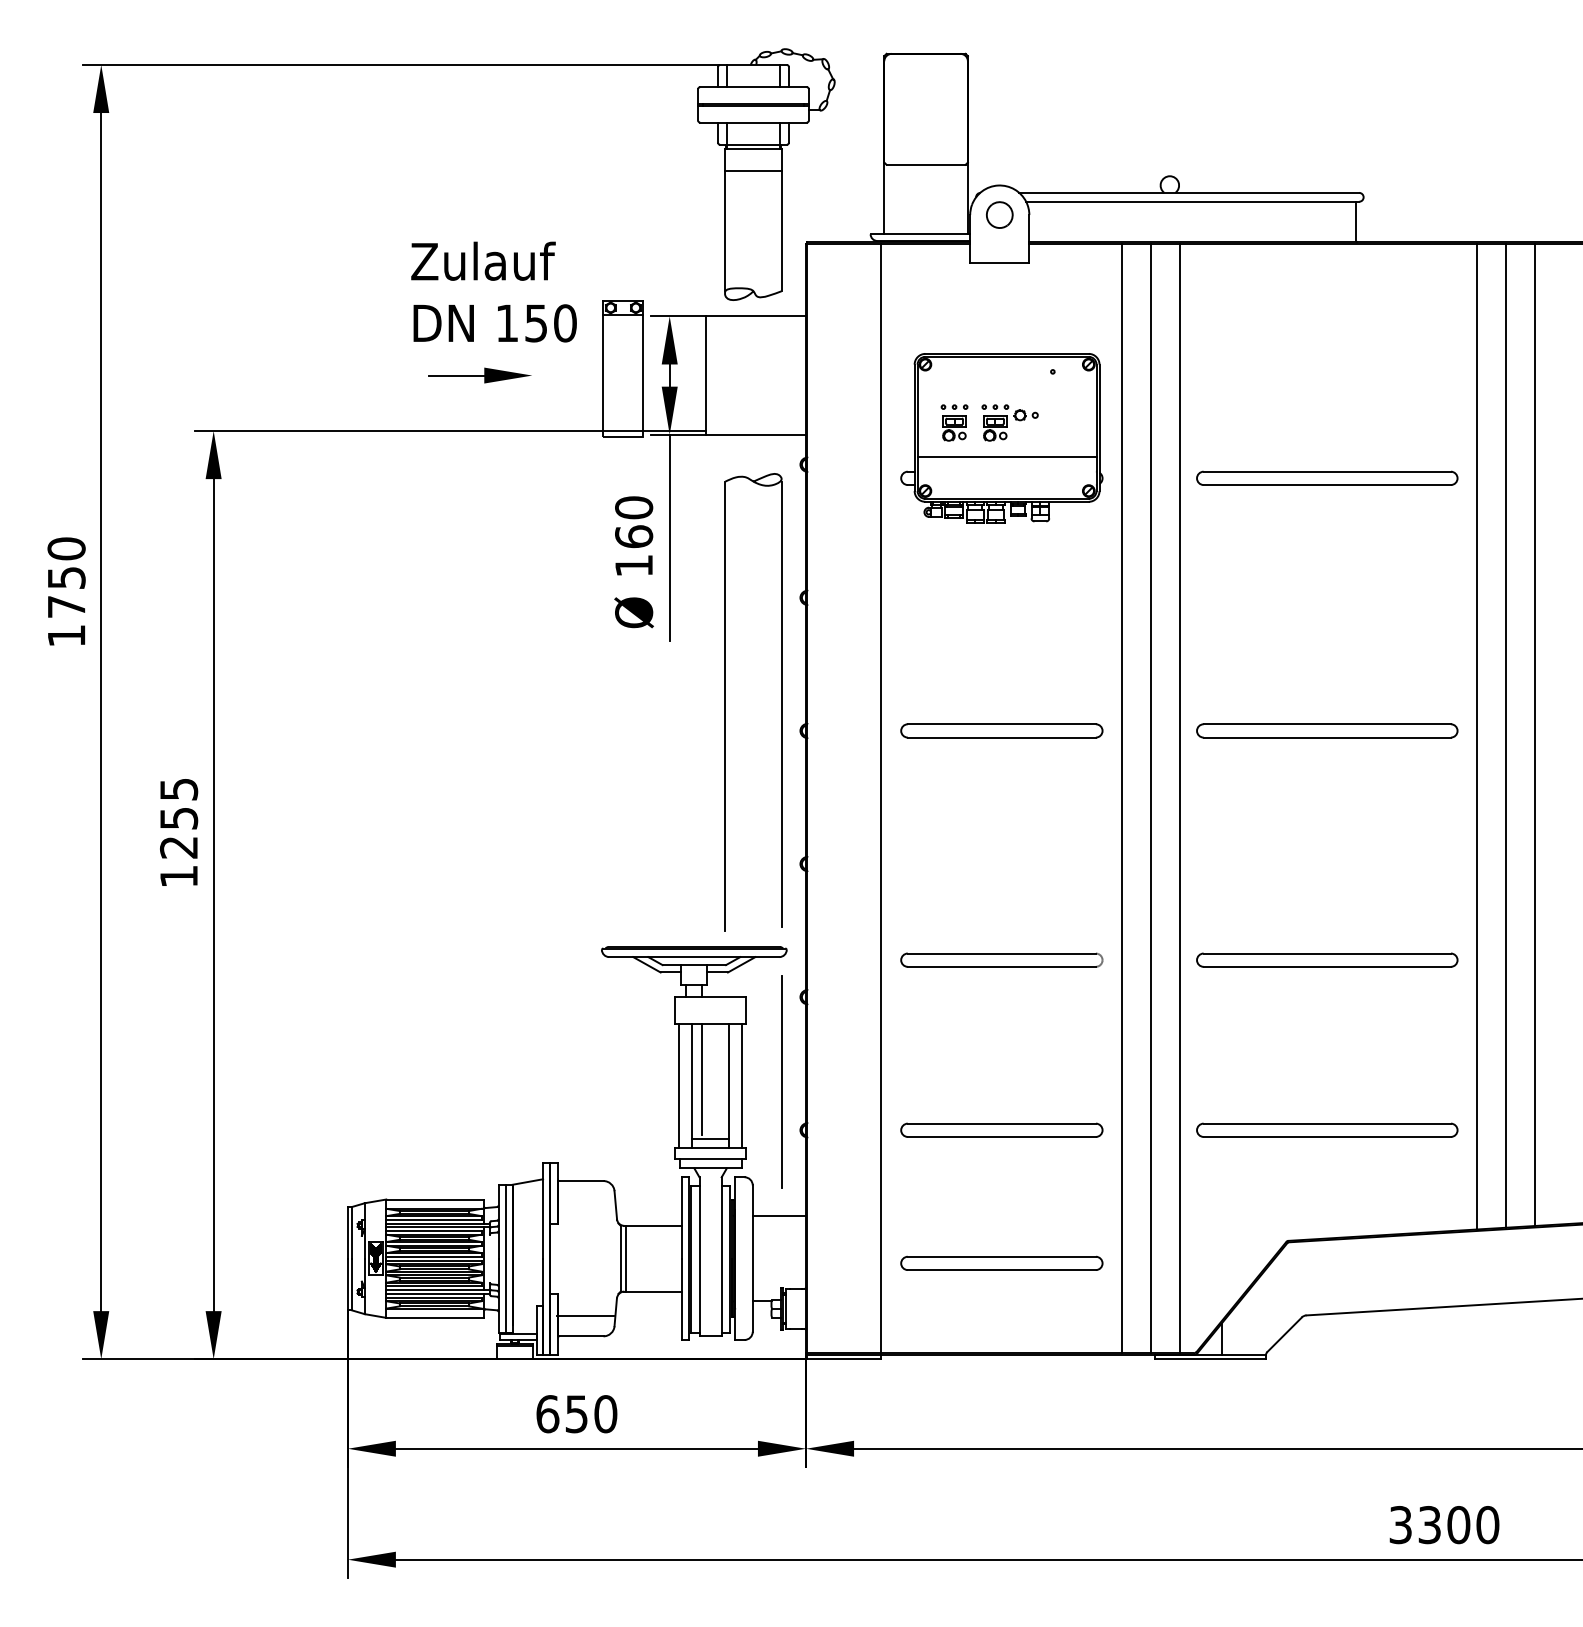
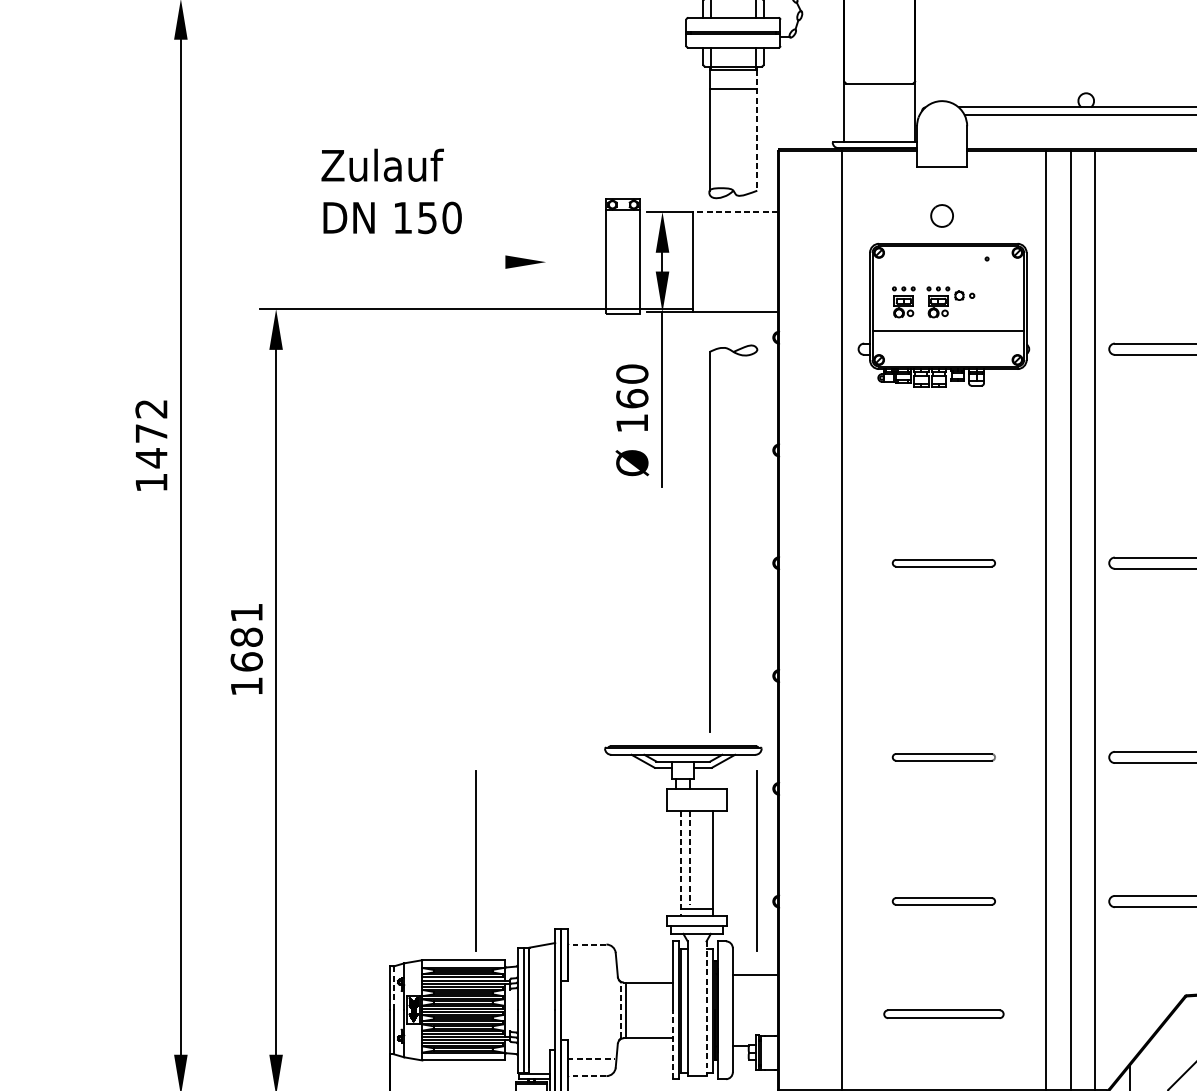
part: (999, 214) -> (941, 215), moved
line: (781, 220) -> (757, 130), solid -> dashed
text: (493, 291) -> (391, 190), moved
line: (756, 316) -> (736, 212), solid -> dashed
line: (456, 375) -> (481, 262), removed
text: (66, 578) -> (151, 434), 1750 -> 1472
line: (781, 703) -> (757, 539), removed
part: (1001, 730) -> (943, 562), size x0.6
text: (178, 818) -> (246, 637), 1255 -> 1681
part: (1001, 959) -> (943, 756), size x0.6
line: (701, 1079) -> (689, 858), solid -> dashed
line: (449, 1081) -> (475, 860), added
line: (678, 1085) -> (669, 863), removed
line: (742, 1085) -> (724, 863), removed
line: (692, 1086) -> (681, 864), solid -> dashed
part: (1001, 1129) -> (943, 900), size x0.6
line: (580, 1181) -> (586, 944), solid -> dashed
line: (352, 1232) -> (393, 988), solid -> dashed
line: (721, 1256) -> (706, 1008), solid -> dashed
line: (620, 1258) -> (620, 1010), solid -> dashed
part: (1001, 1262) -> (943, 1013), size x0.7
line: (681, 1299) -> (672, 1044), solid -> dashed
line: (586, 1316) -> (592, 1059), solid -> dashed
line: (580, 1336) -> (586, 1076), solid -> dashed

